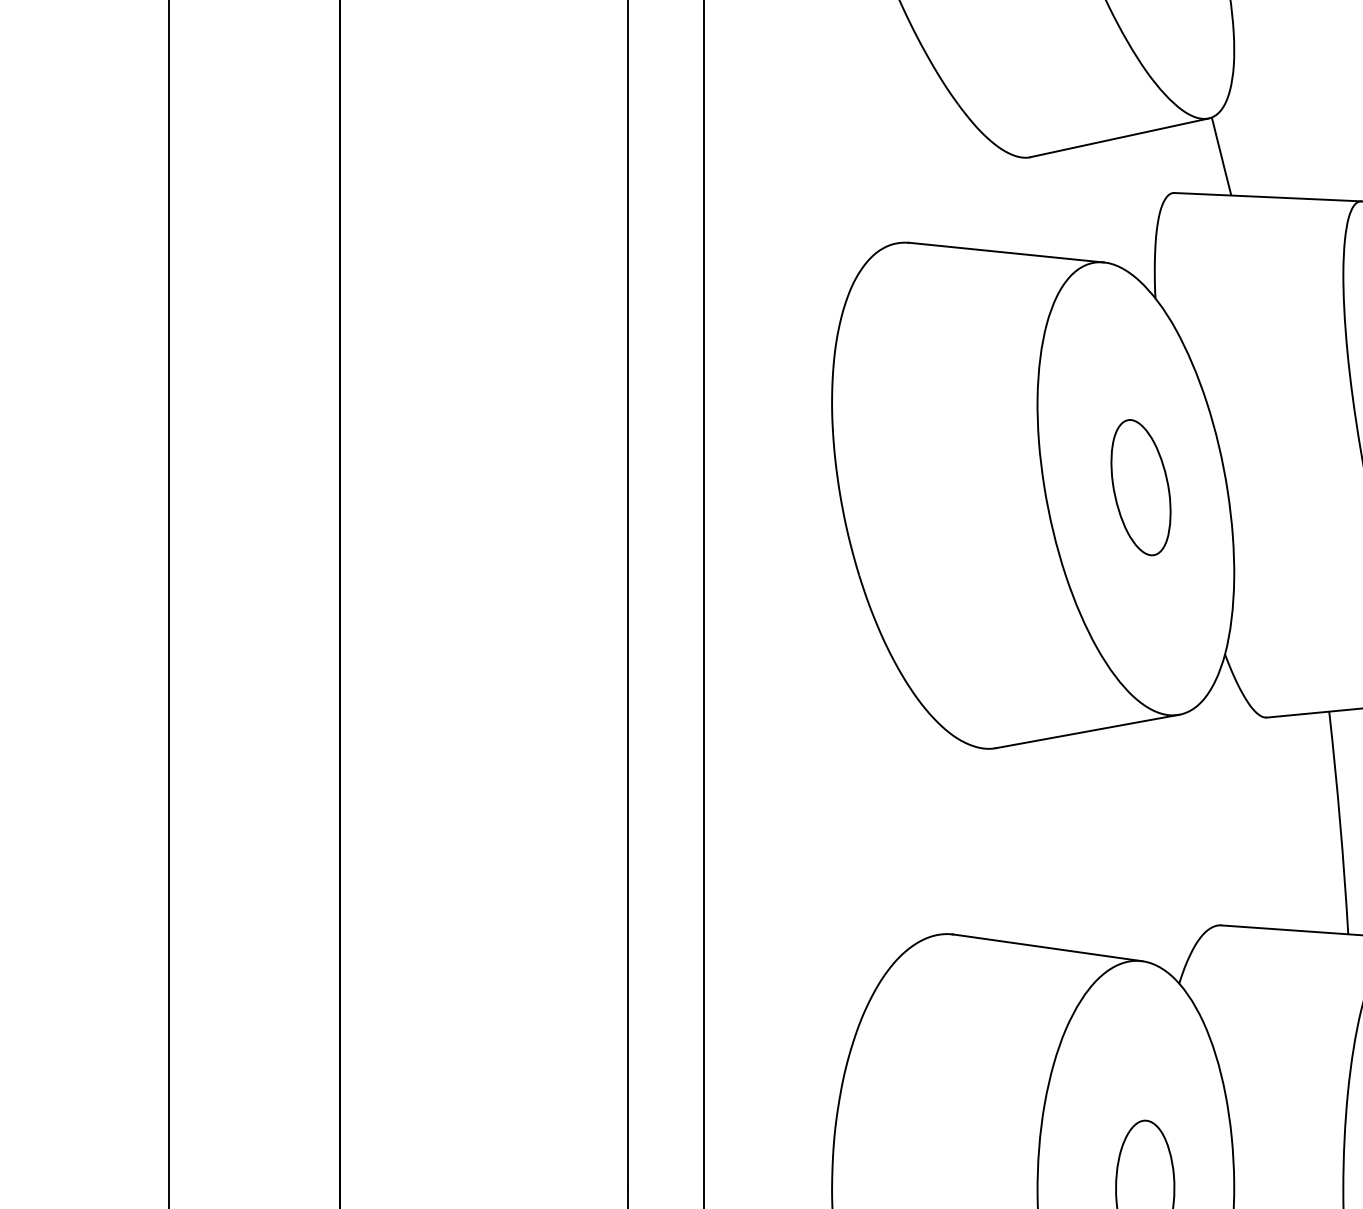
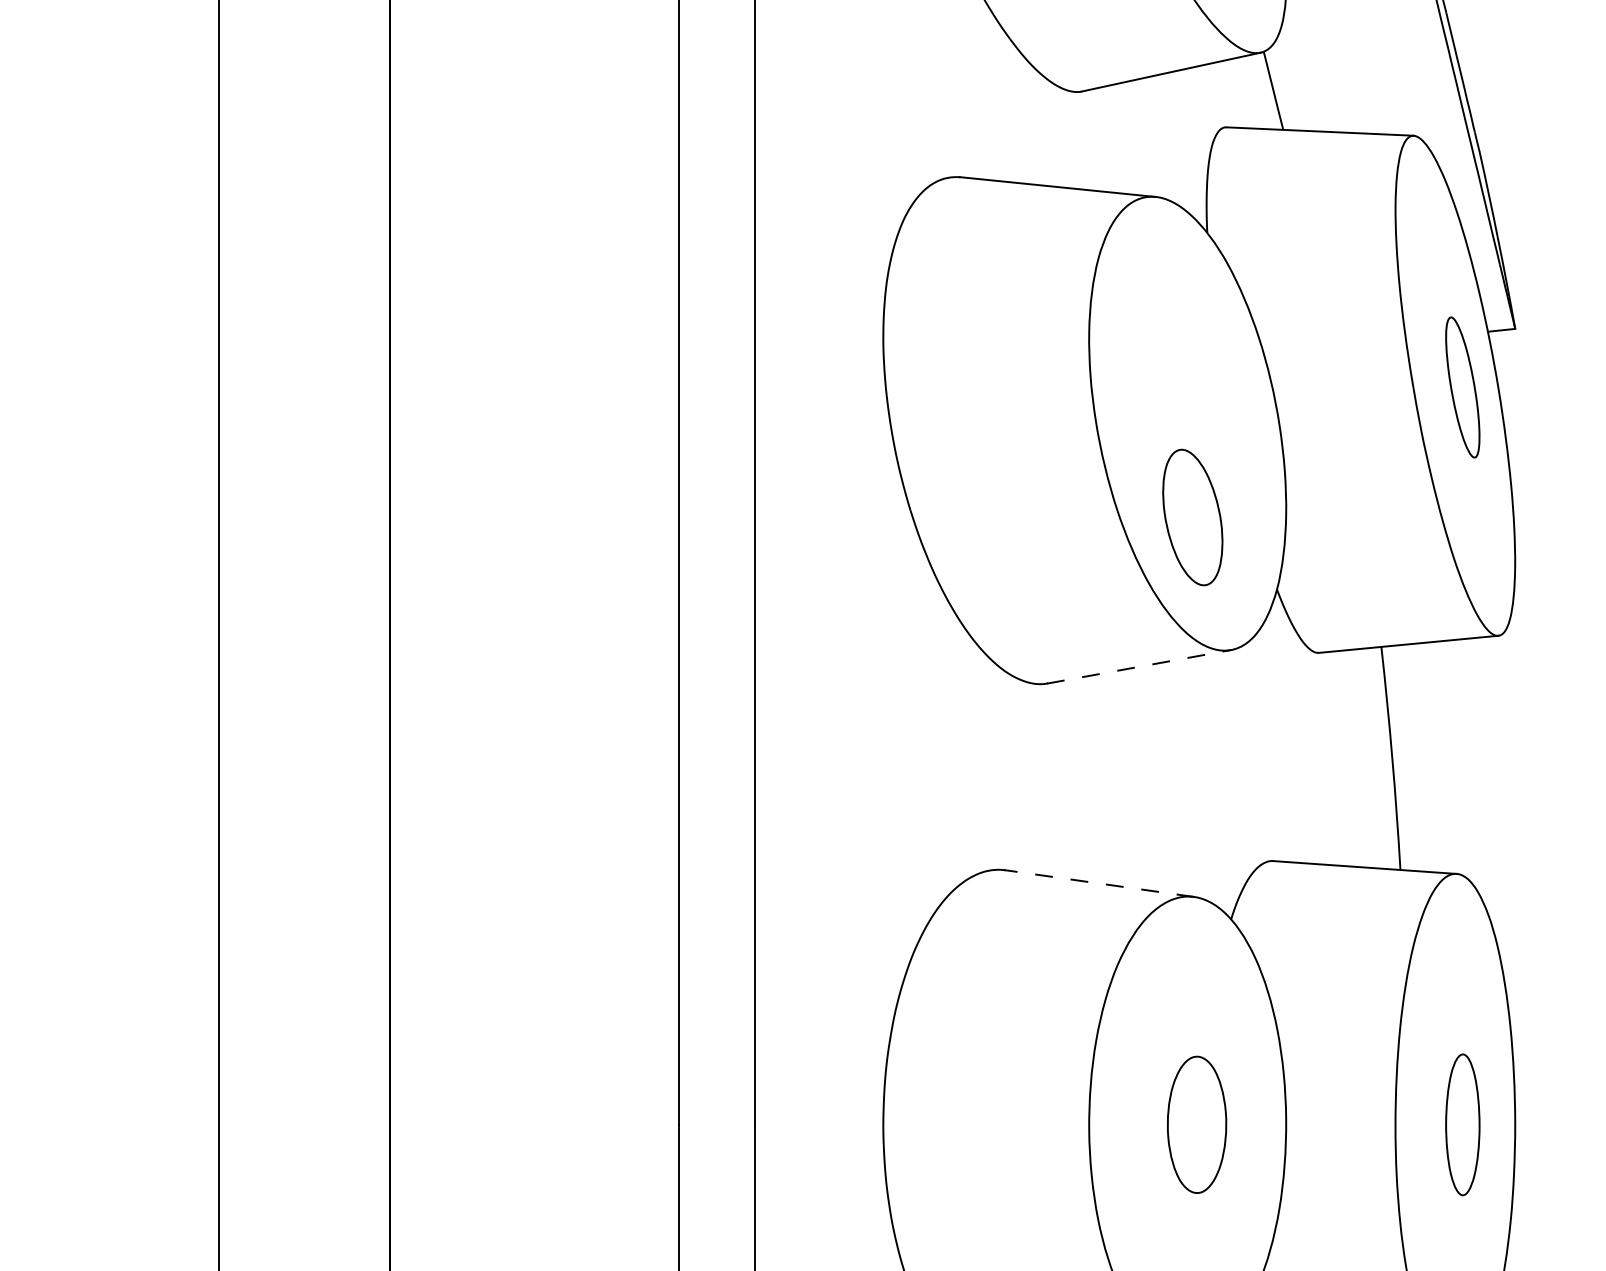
part: (1140, 487) -> (1192, 517), moved
line: (1087, 731) -> (1139, 666), solid -> dashed
line: (1046, 947) -> (1098, 883), solid -> dashed

